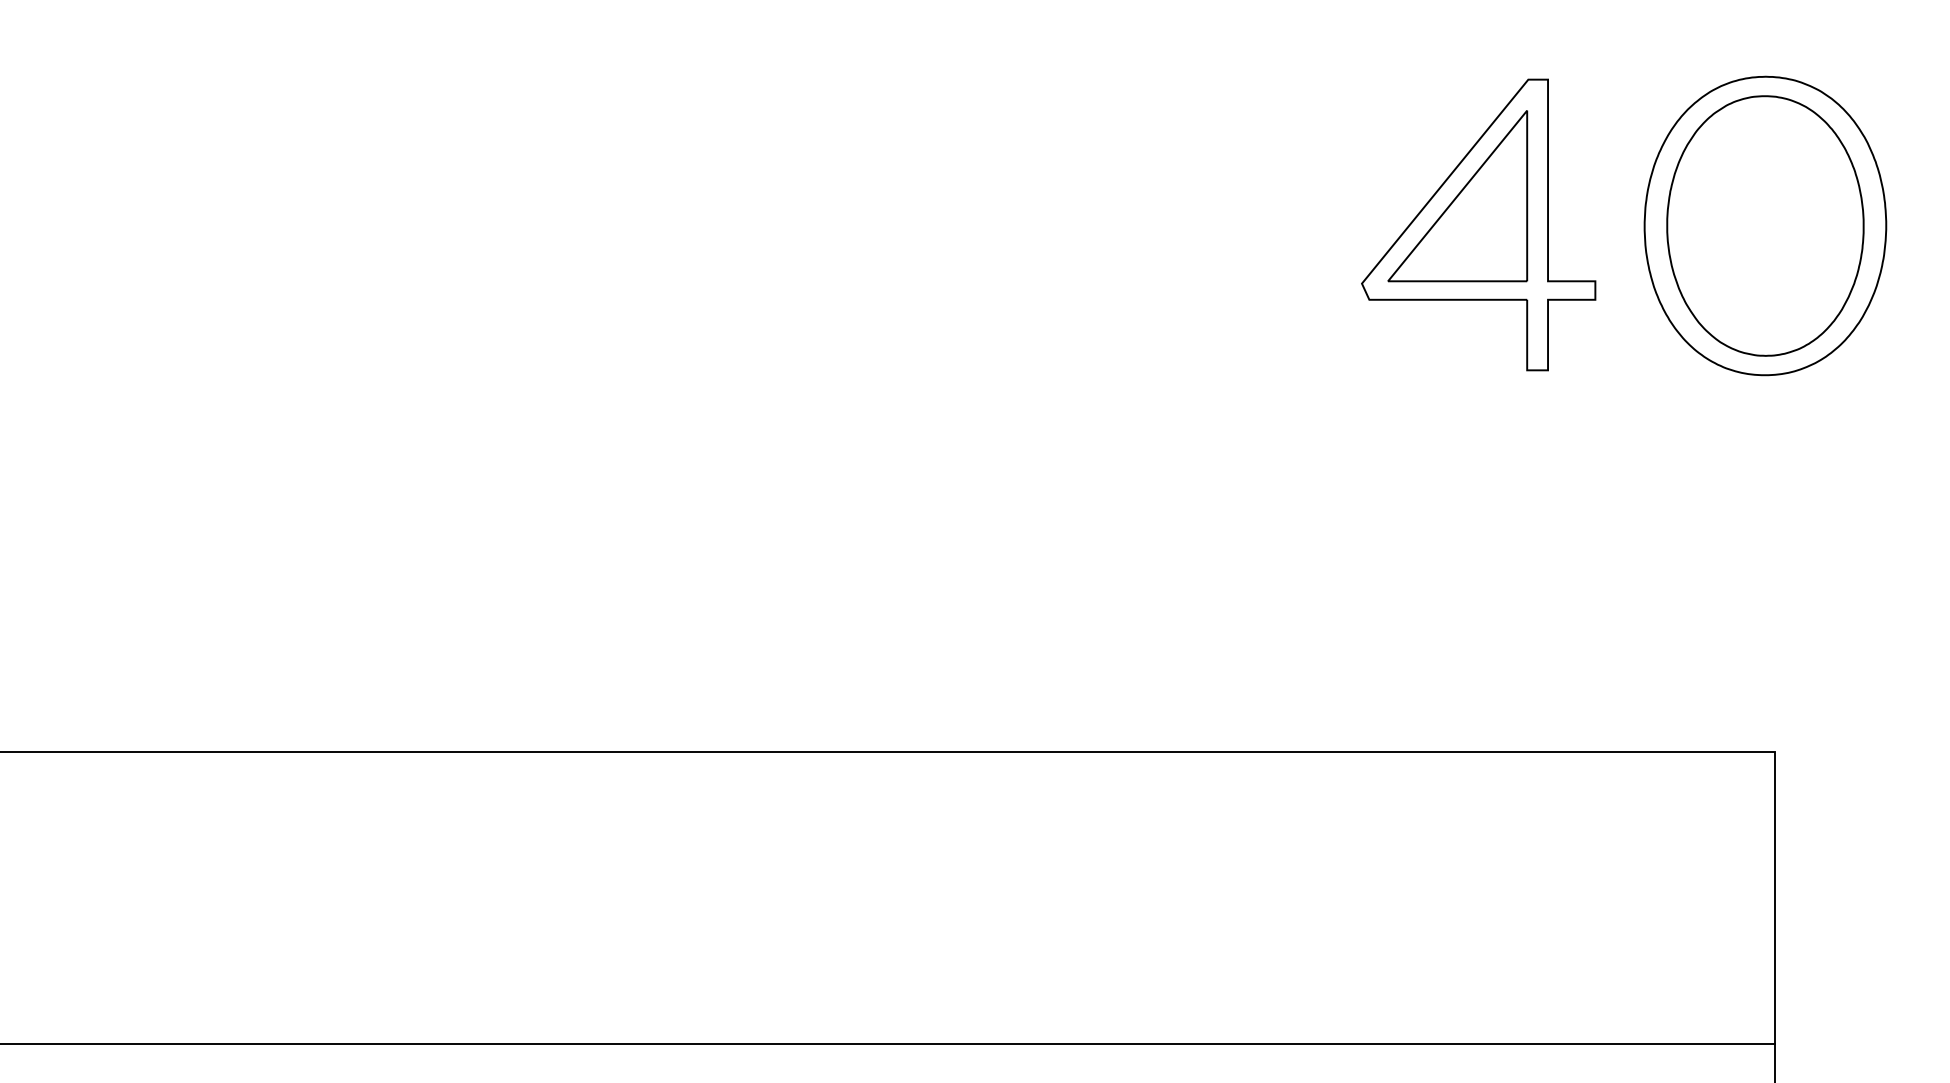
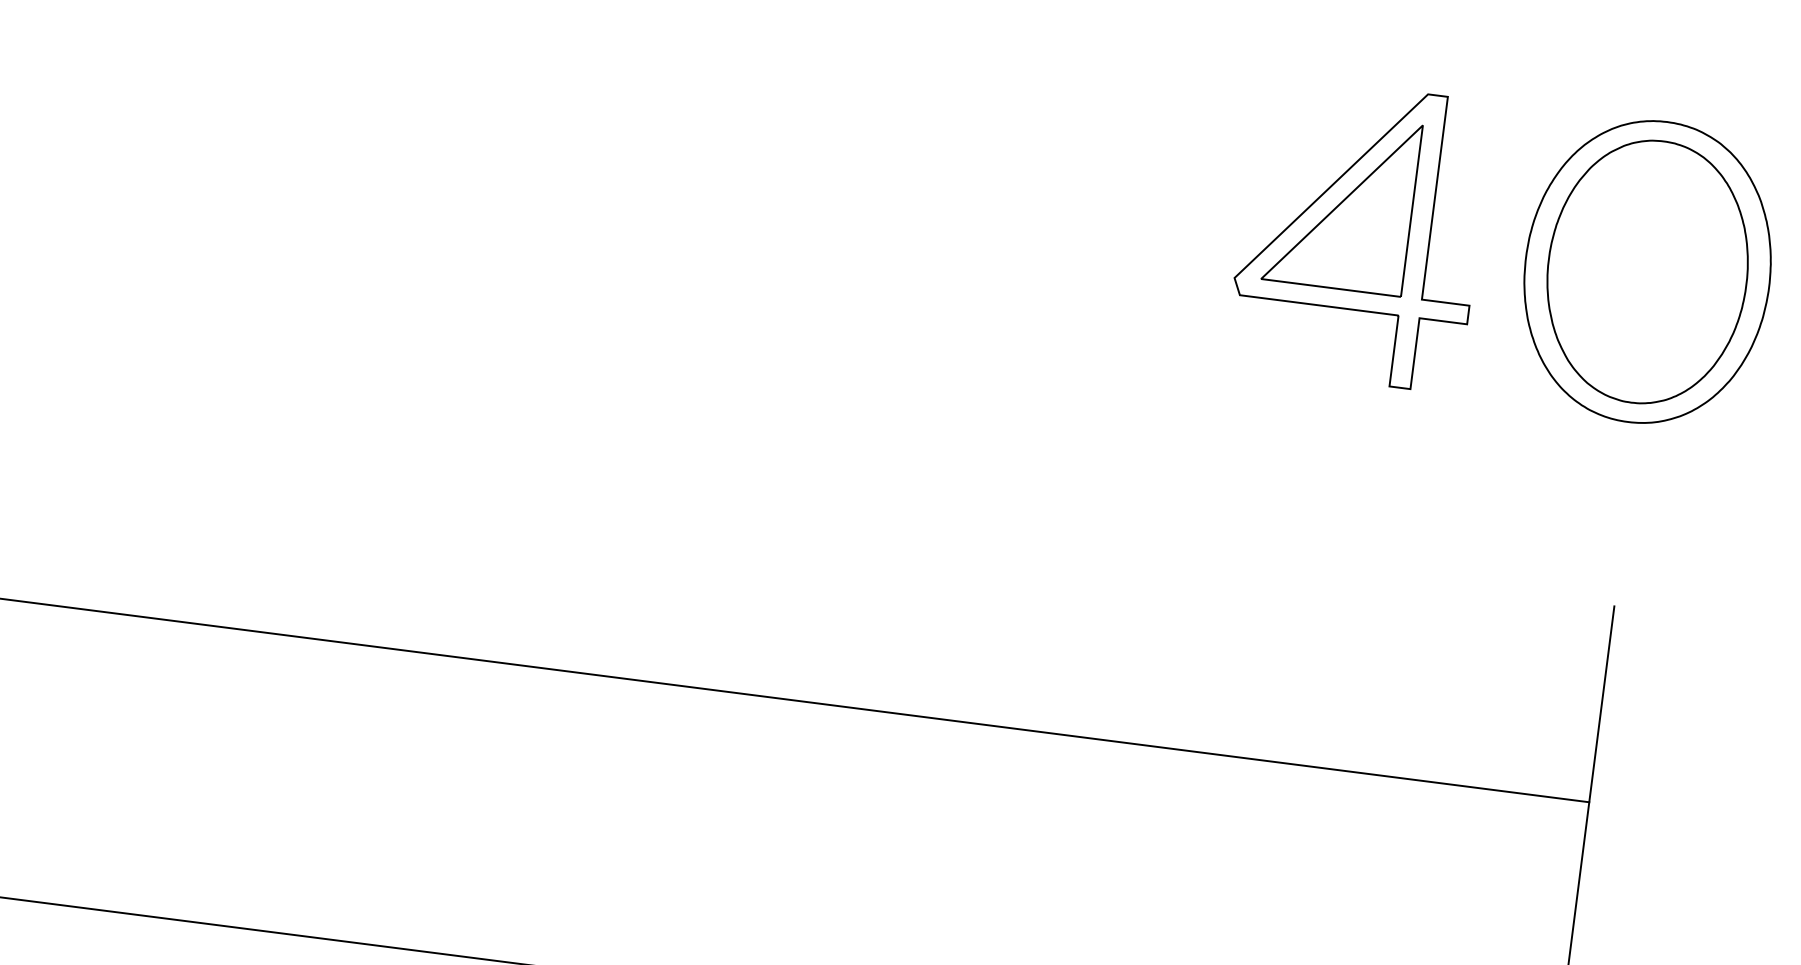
line: (1774, 654) -> (1601, 703), added

